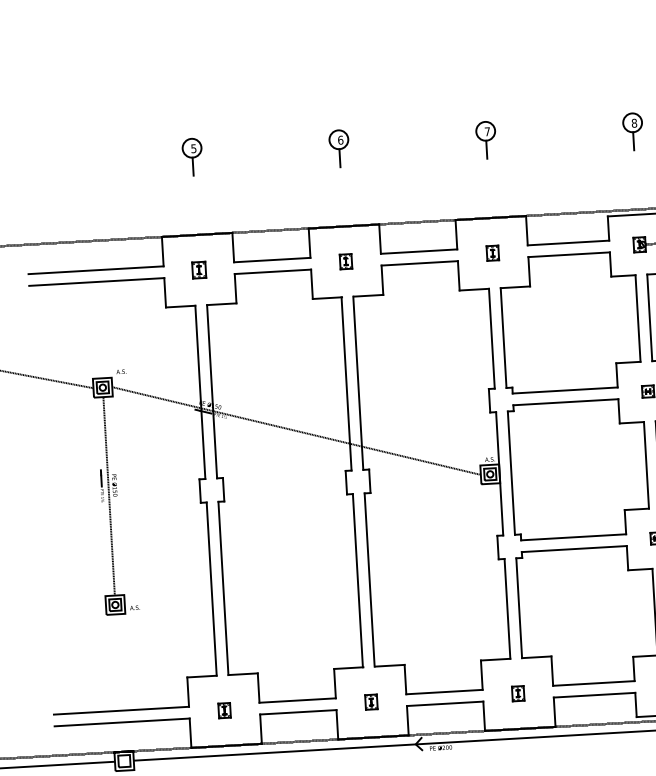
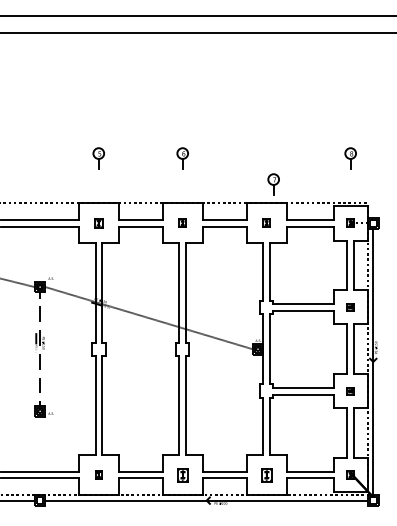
part: (485, 139) -> (273, 184), moved
part: (517, 692) -> (266, 474), size x1.6
part: (370, 701) -> (182, 474), size x1.6

